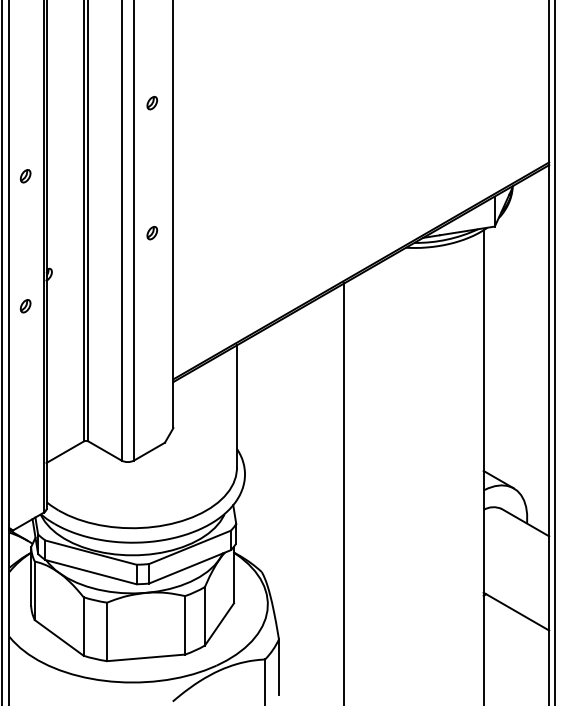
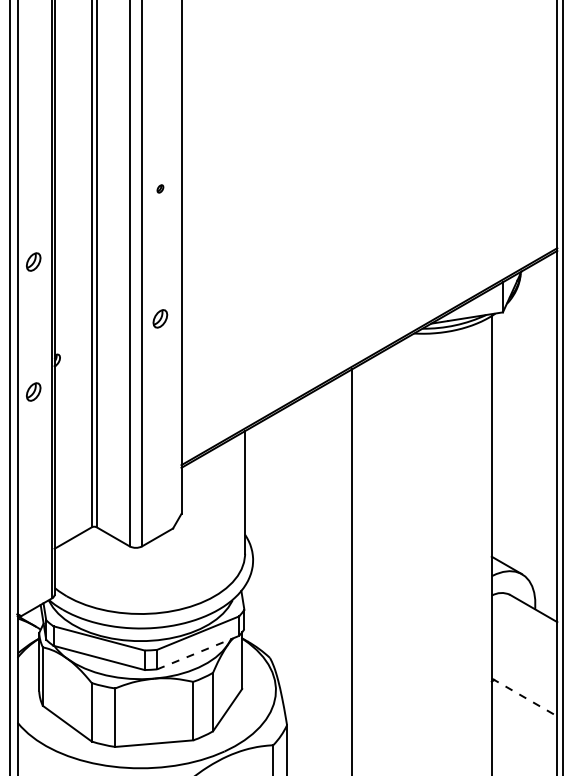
part: (152, 102) -> (160, 188), size x0.6
part: (25, 175) -> (33, 261), size x1.4
part: (152, 232) -> (160, 318), size x1.4
part: (25, 305) -> (33, 391), size x1.4
line: (190, 566) -> (198, 652), solid -> dashed
line: (516, 611) -> (524, 697), solid -> dashed

